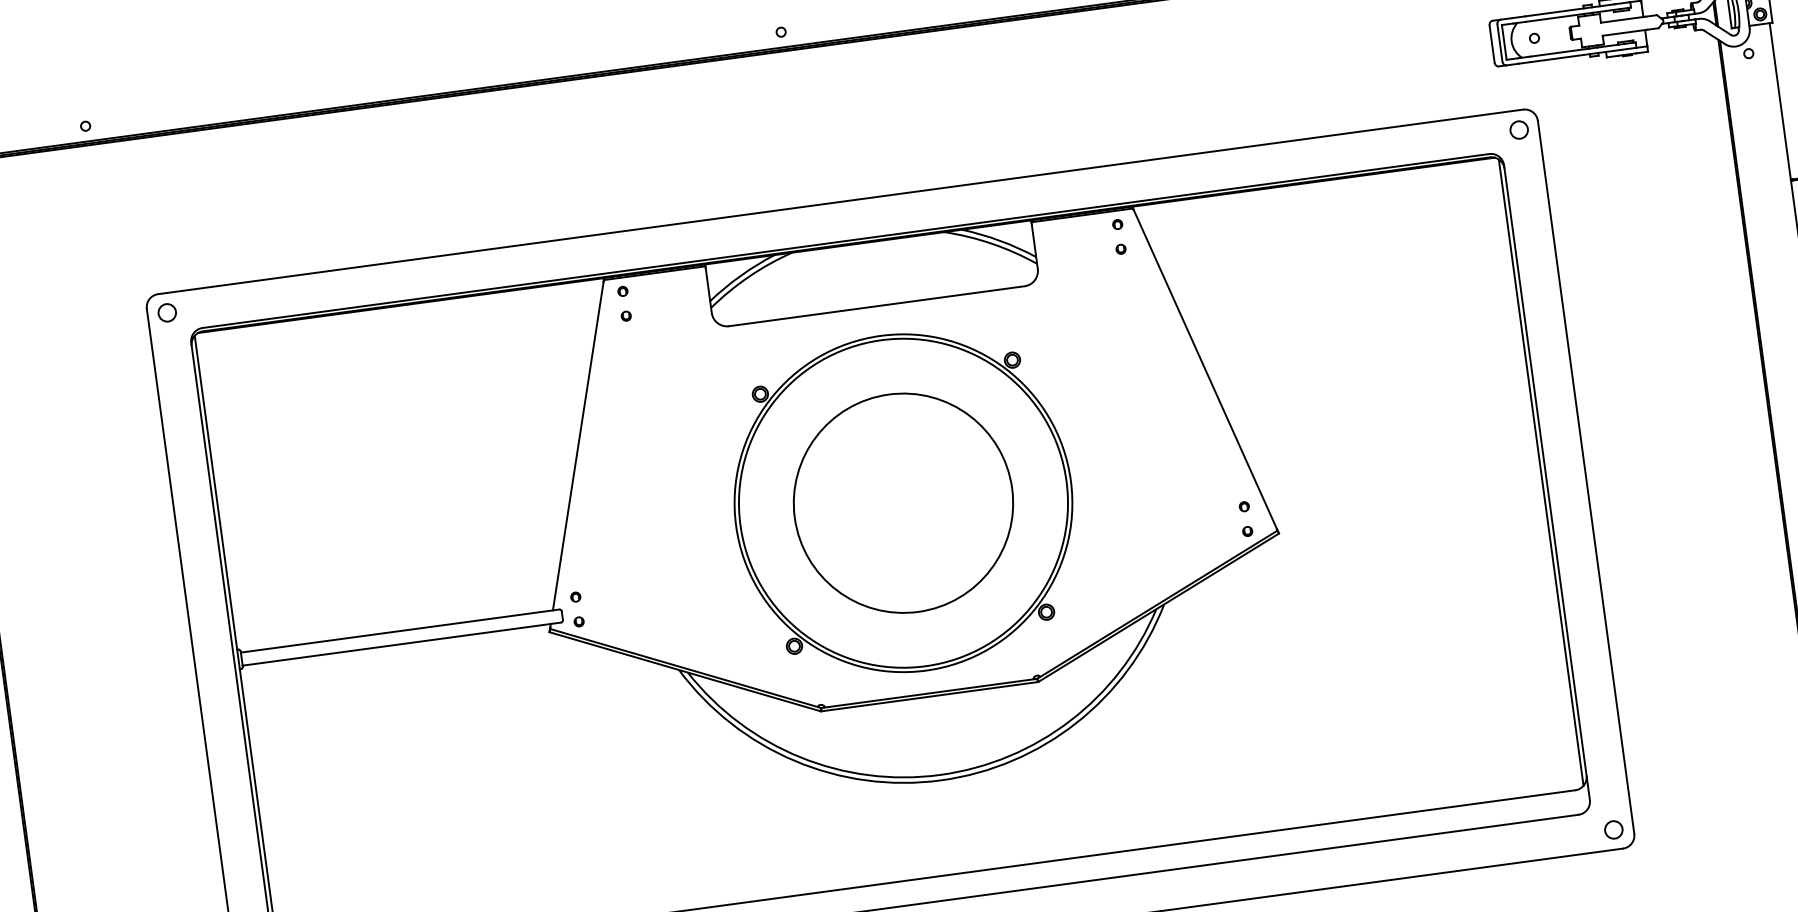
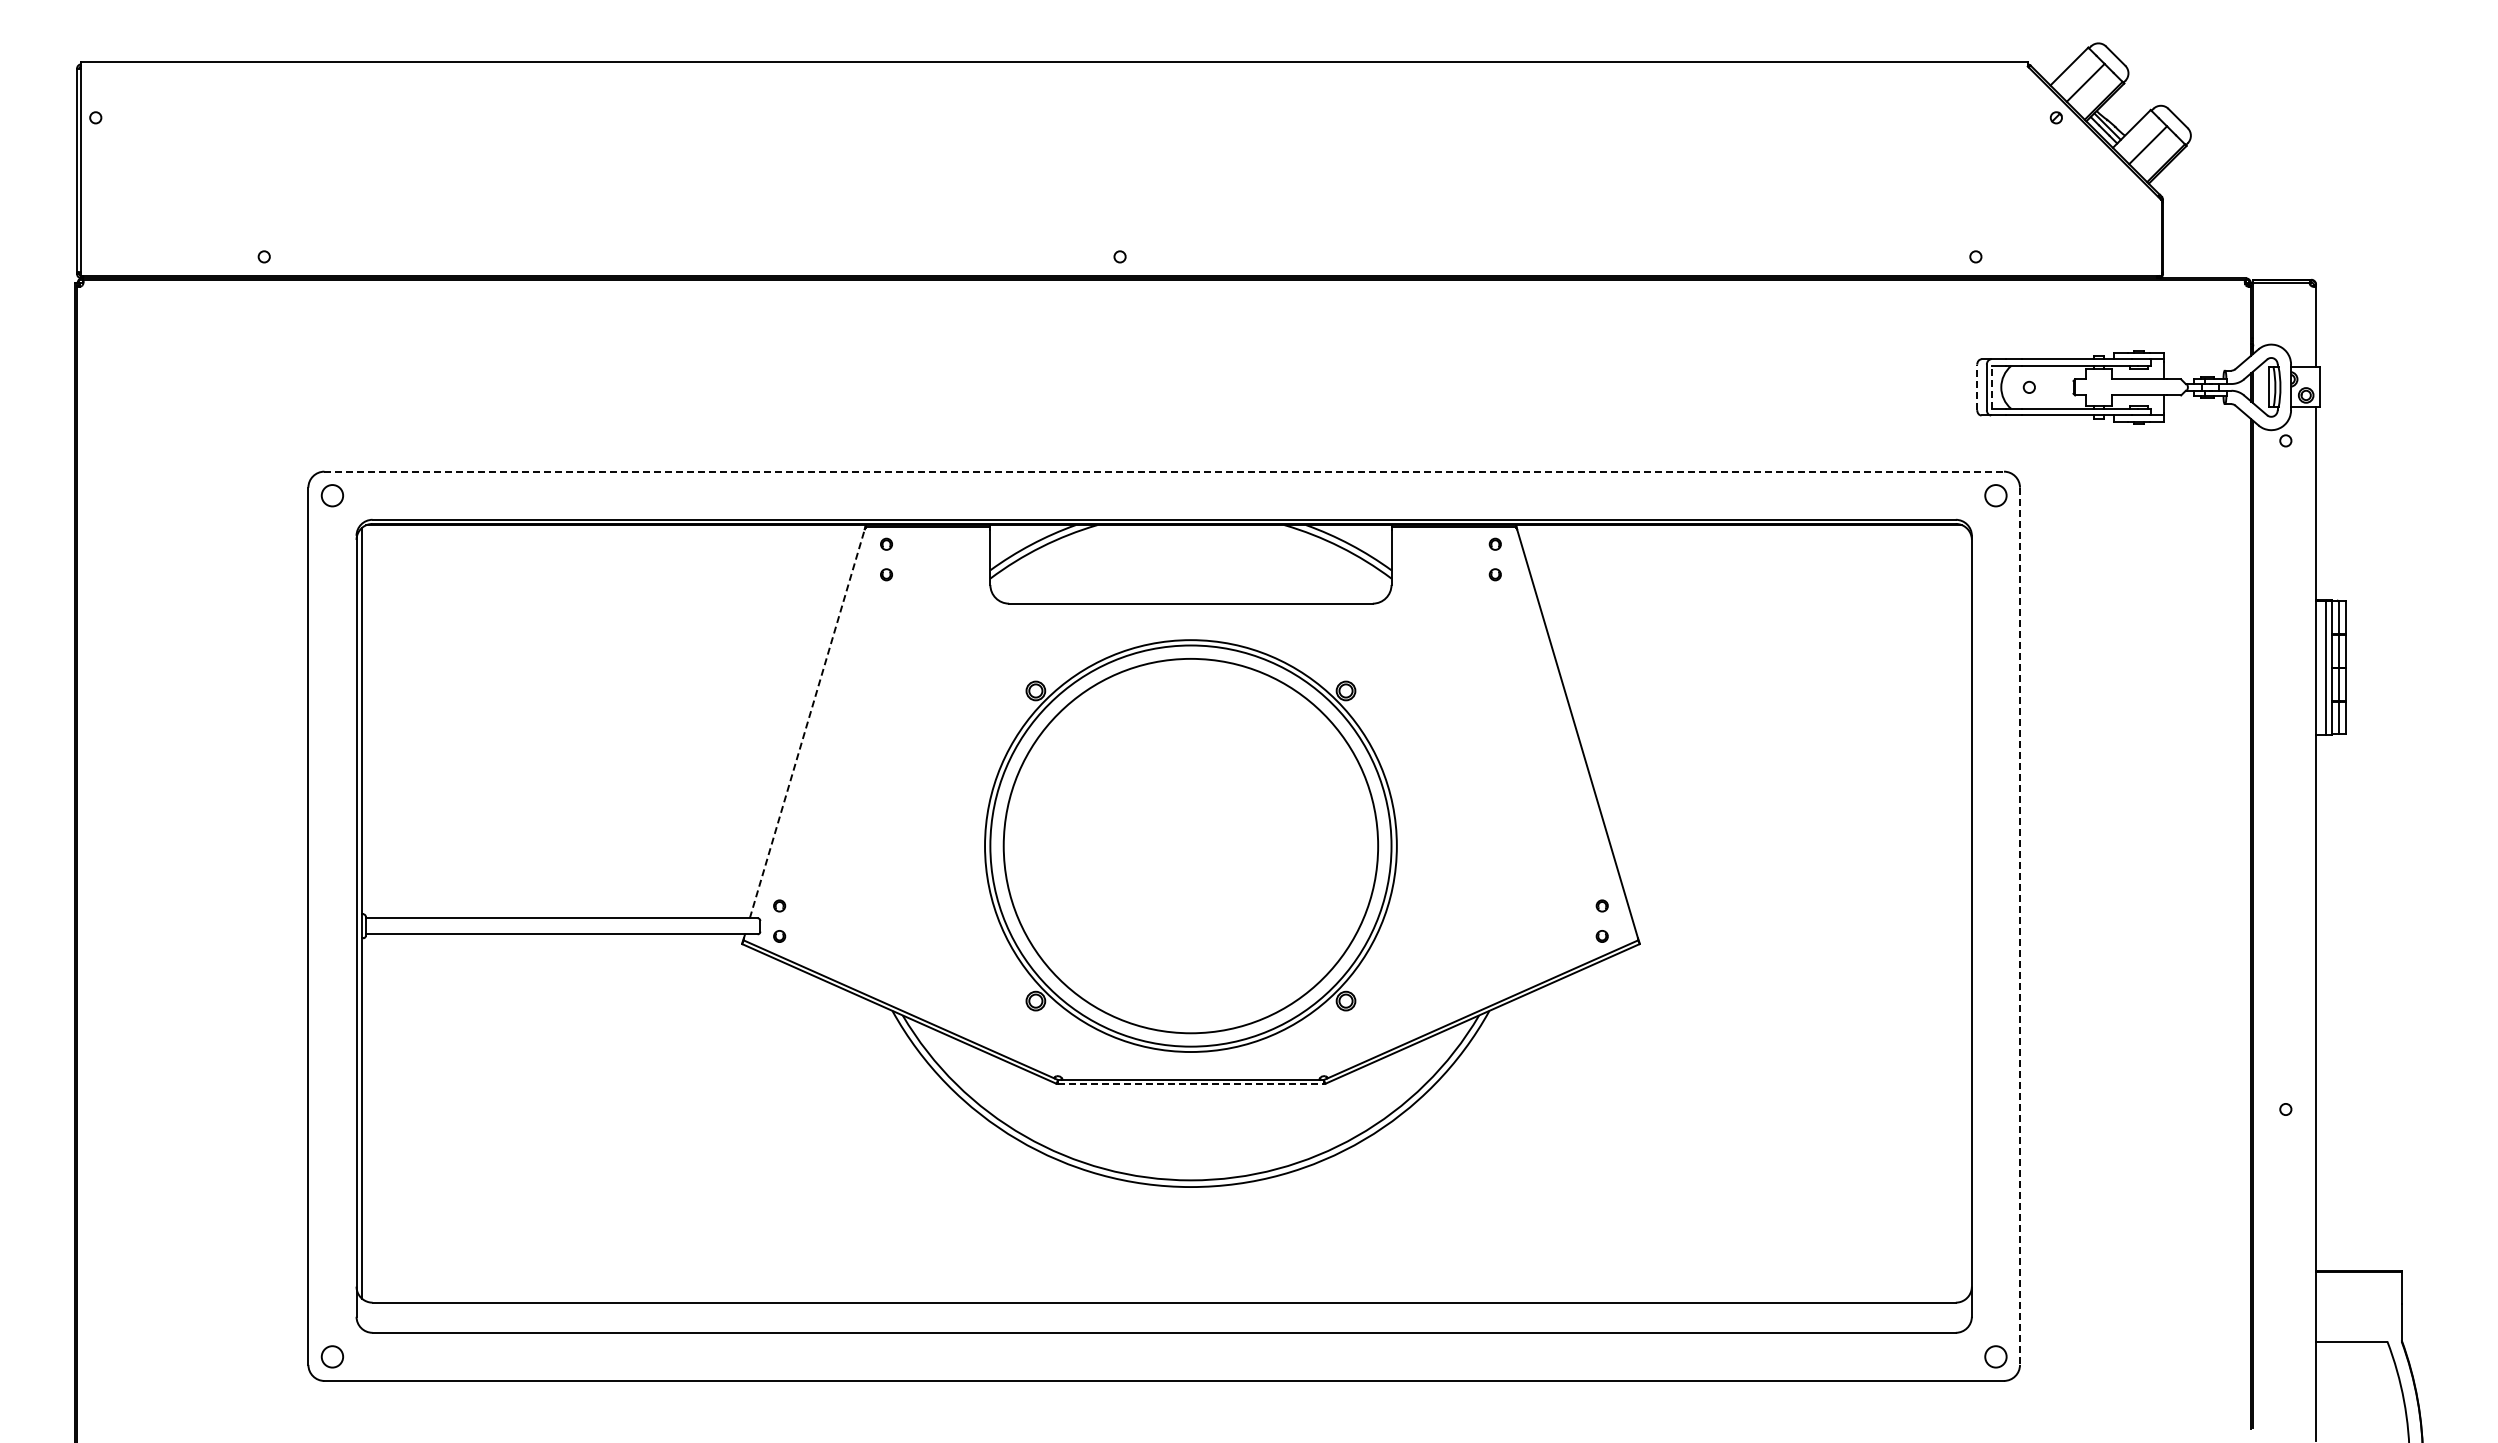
line: (1504, 41) -> (1992, 386), solid -> dashed
line: (1492, 44) -> (1977, 387), solid -> dashed
line: (840, 201) -> (1164, 471), solid -> dashed
line: (578, 445) -> (807, 723), solid -> dashed
line: (1541, 472) -> (1966, 913), removed
line: (1586, 477) -> (2020, 926), solid -> dashed
circle: (903, 502) -> (1190, 845), size x1.4
line: (929, 697) -> (1190, 1084), solid -> dashed

